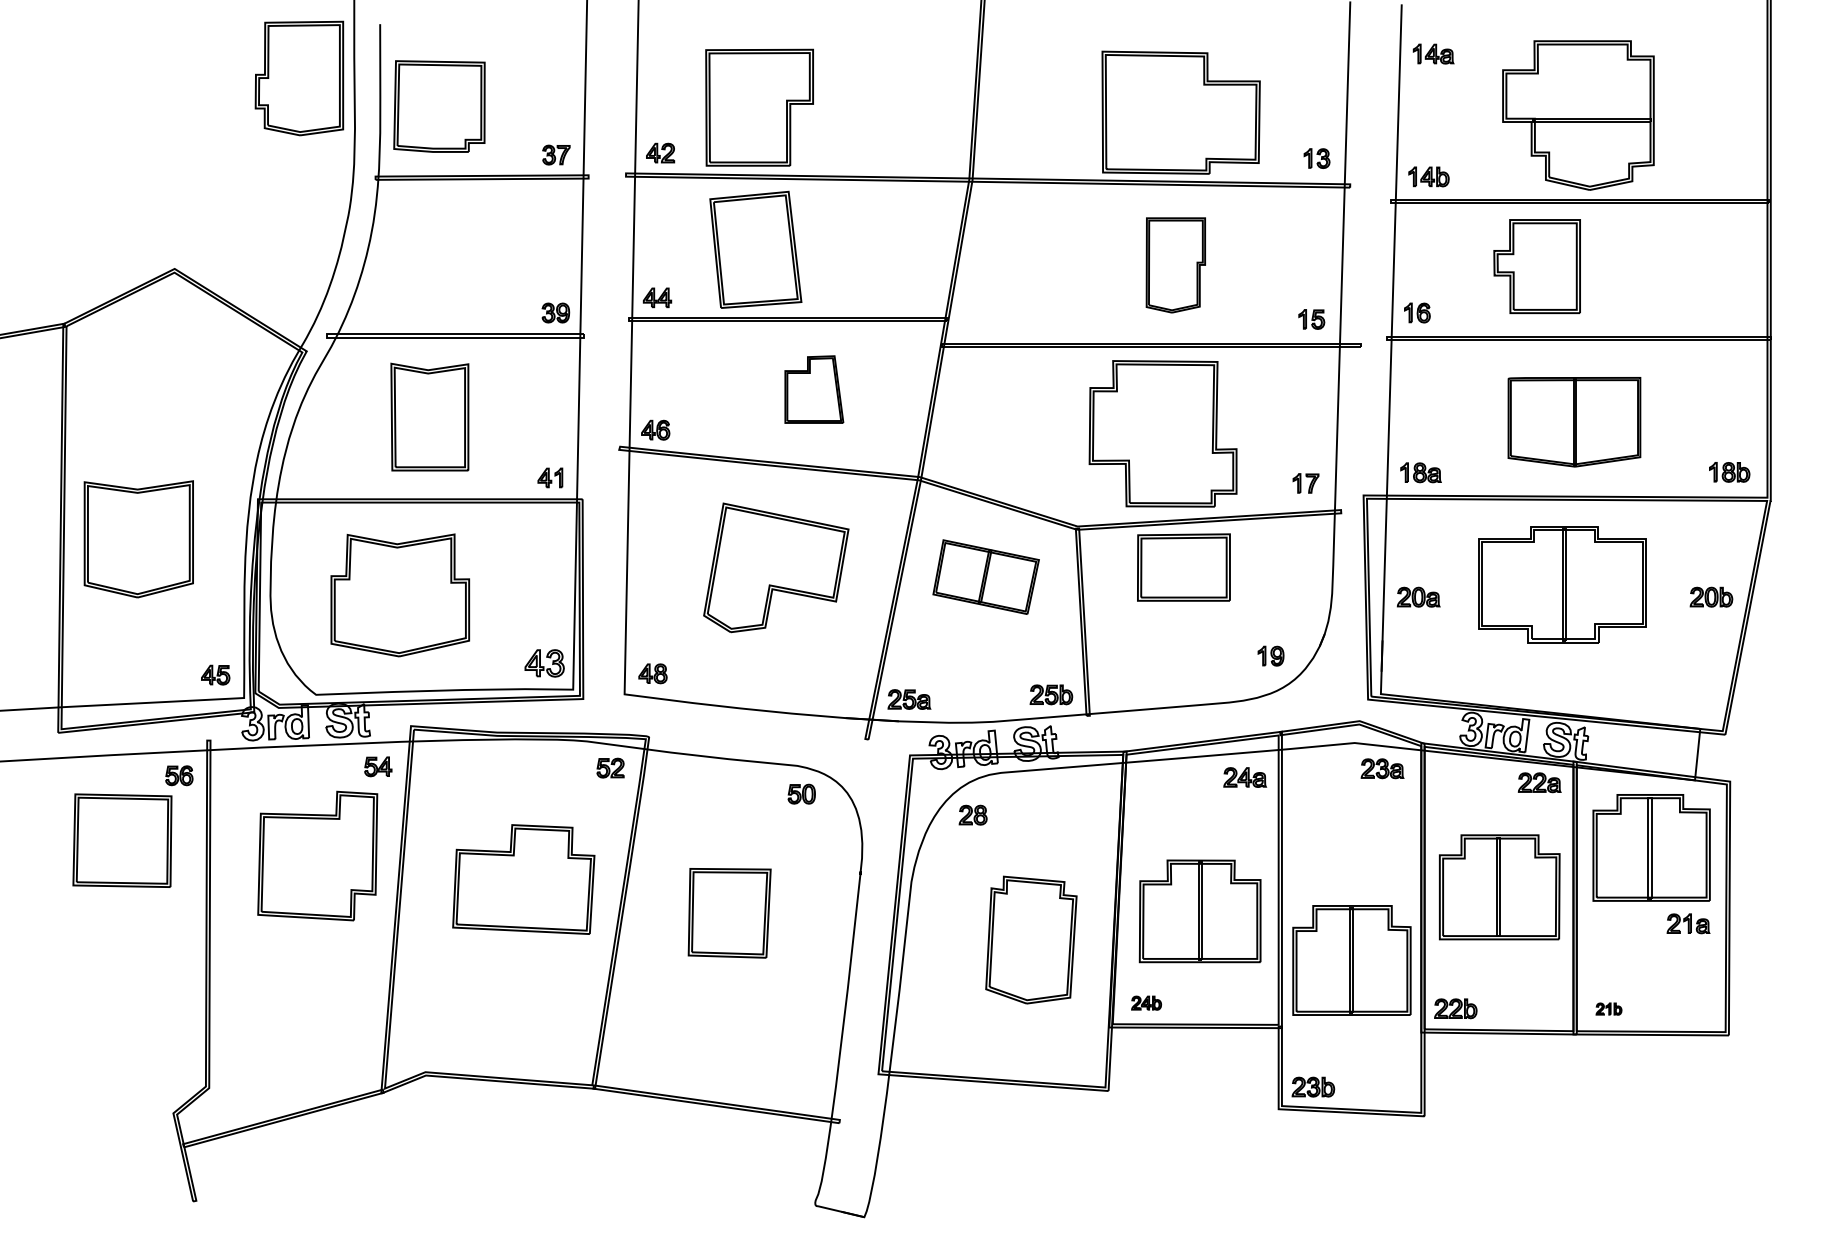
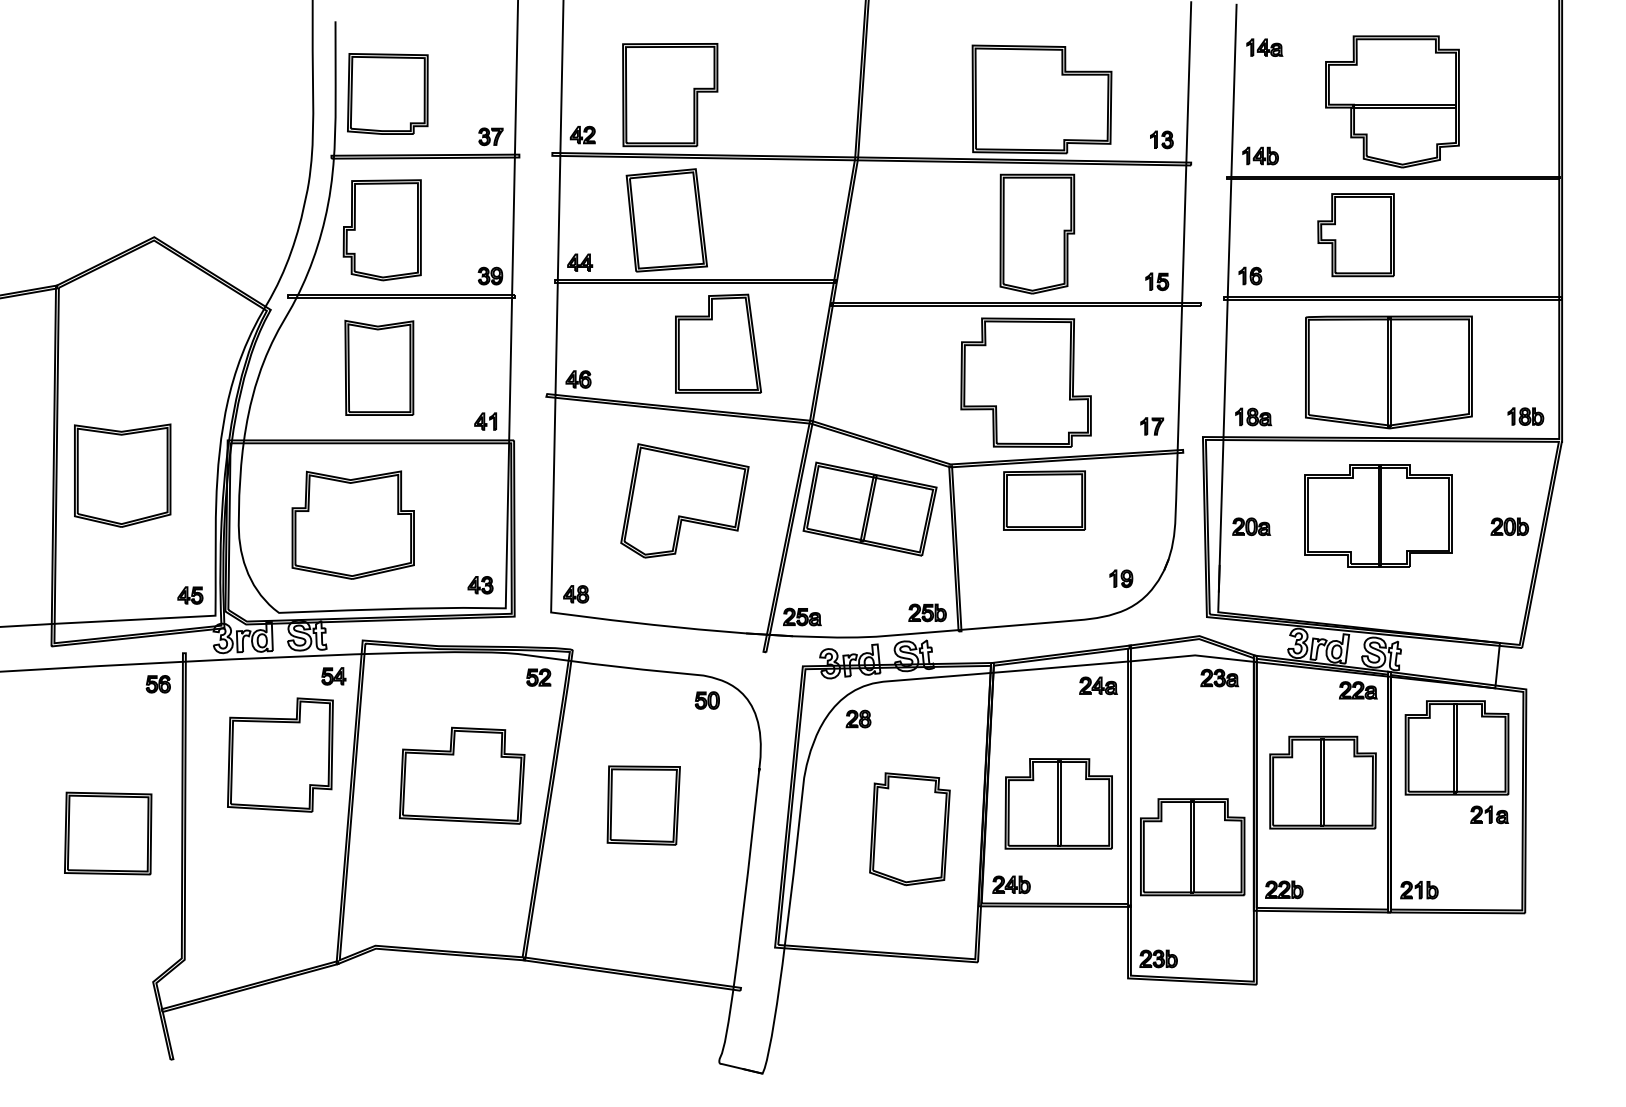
part: (298, 78) -> (381, 230), moved
part: (1176, 264) -> (1037, 233), size x1.43
part: (814, 389) -> (718, 343), size x1.67
part: (1573, 422) -> (1388, 372), size x1.43
part: (985, 576) -> (869, 508), size x1.43
part: (544, 663) -> (480, 585), size x0.71
part: (122, 840) -> (108, 833), moved
part: (1146, 1002) -> (1011, 884), size x1.43
part: (1609, 1008) -> (1419, 889), size x1.67

